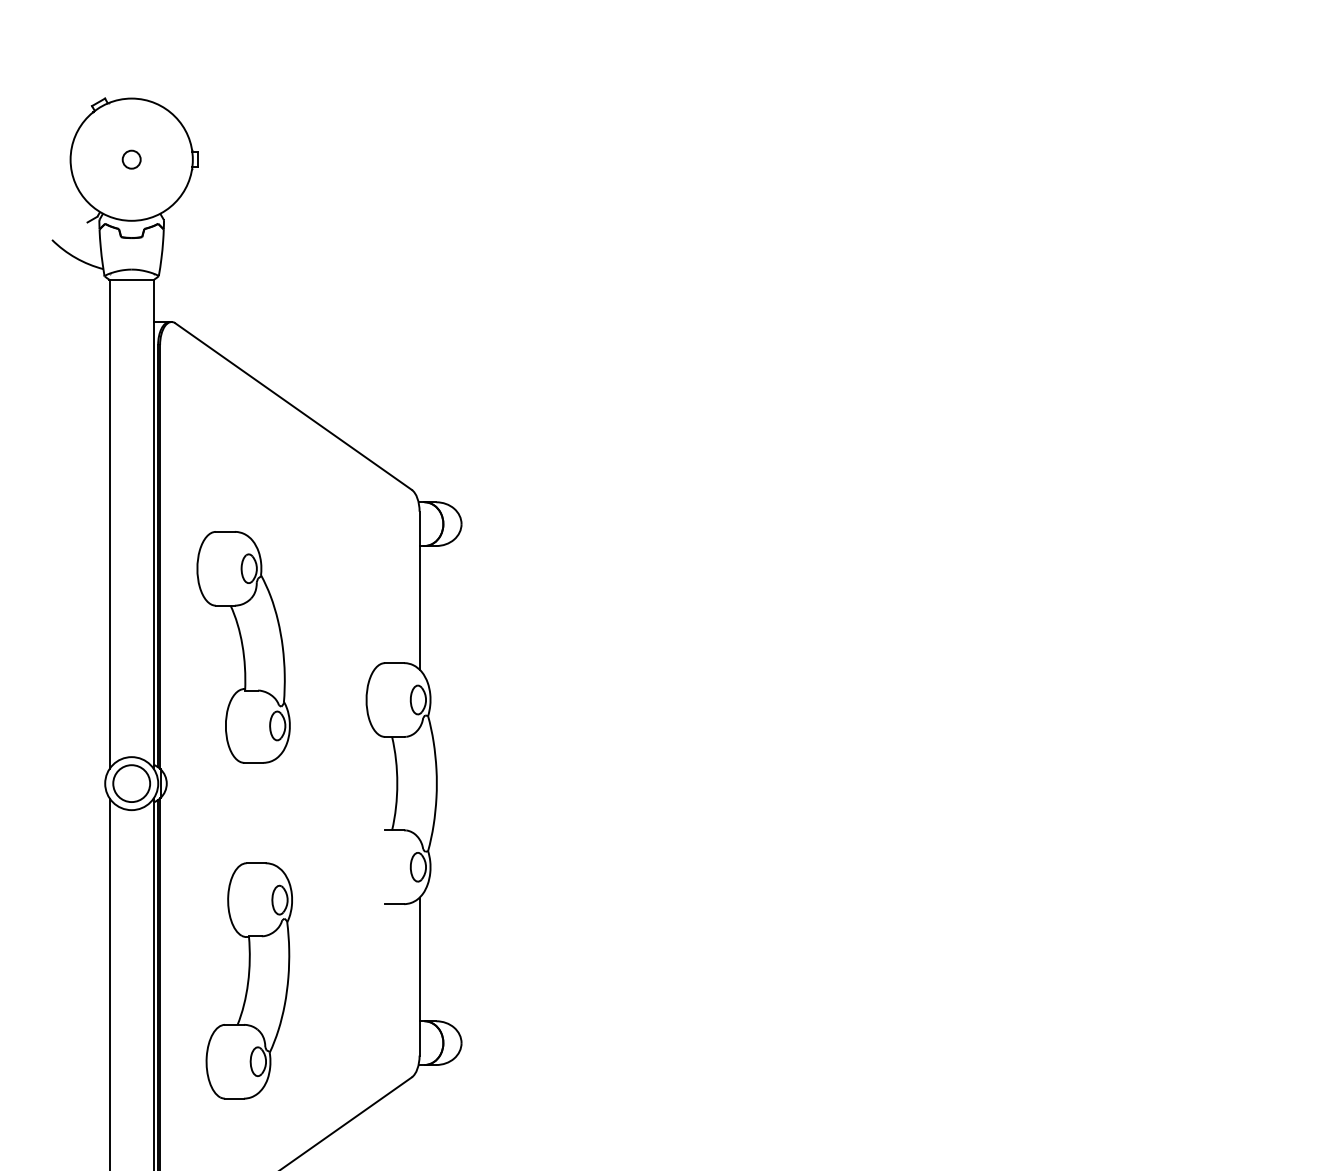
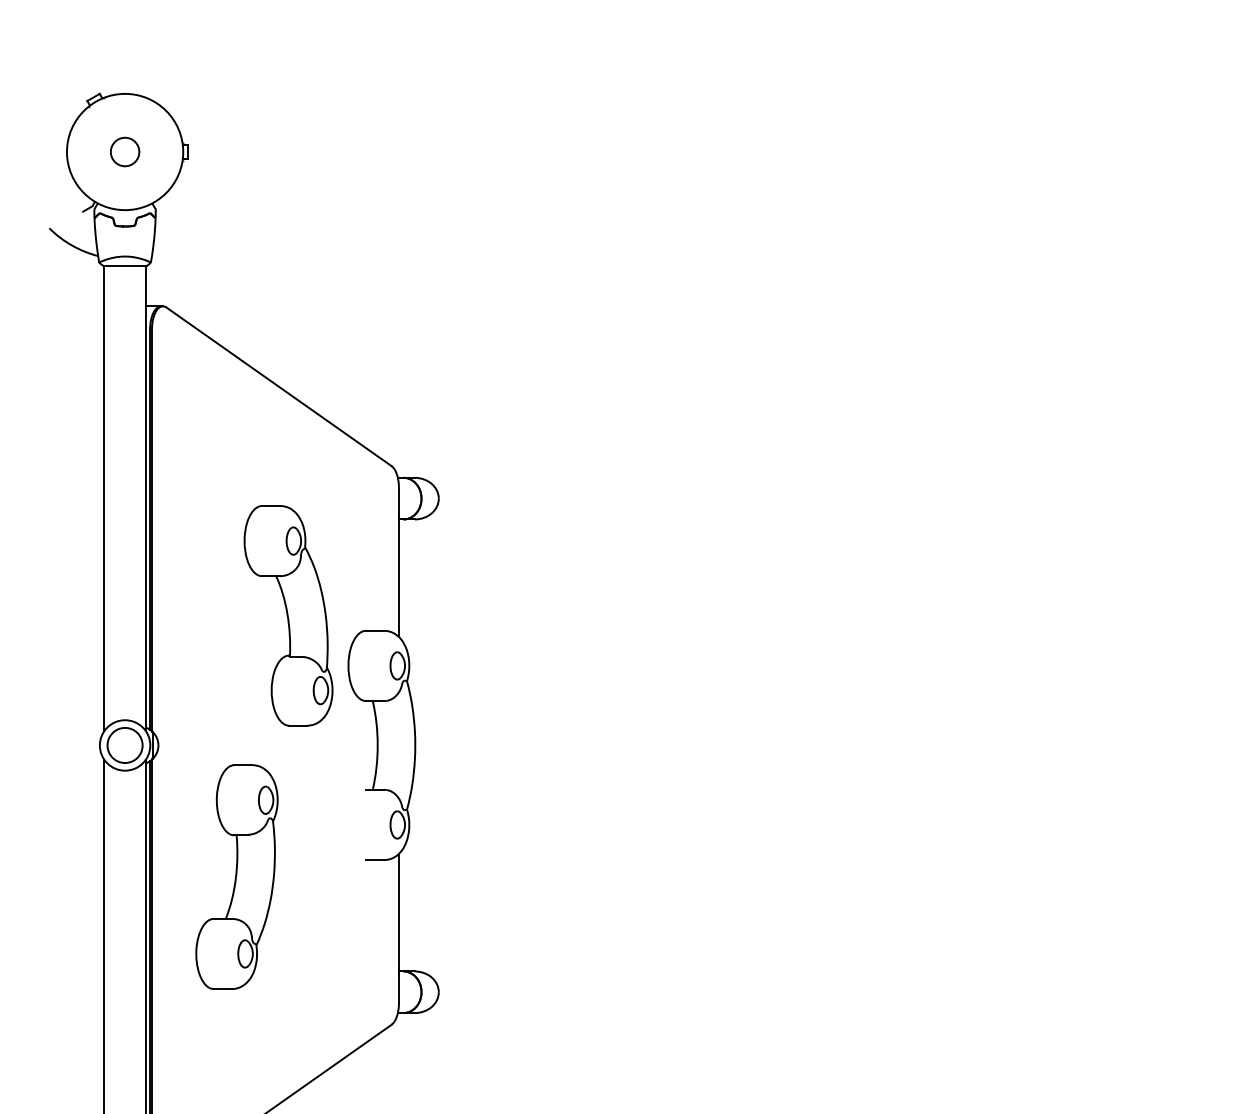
circle: (131, 159) -> (124, 151), size x1.67
part: (243, 647) -> (288, 615), moved
part: (248, 980) -> (236, 876), moved

